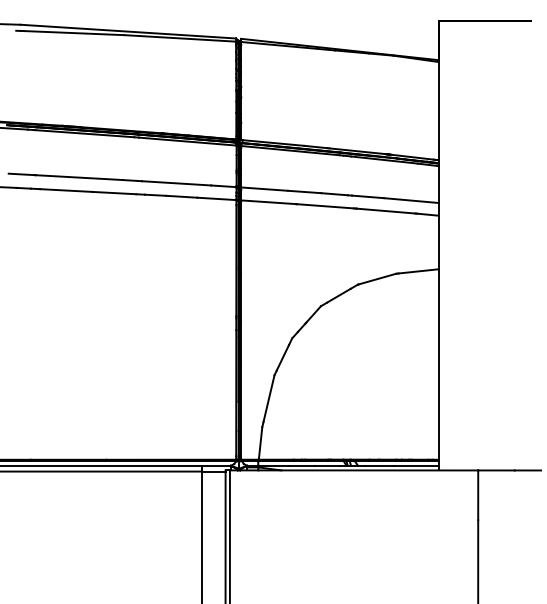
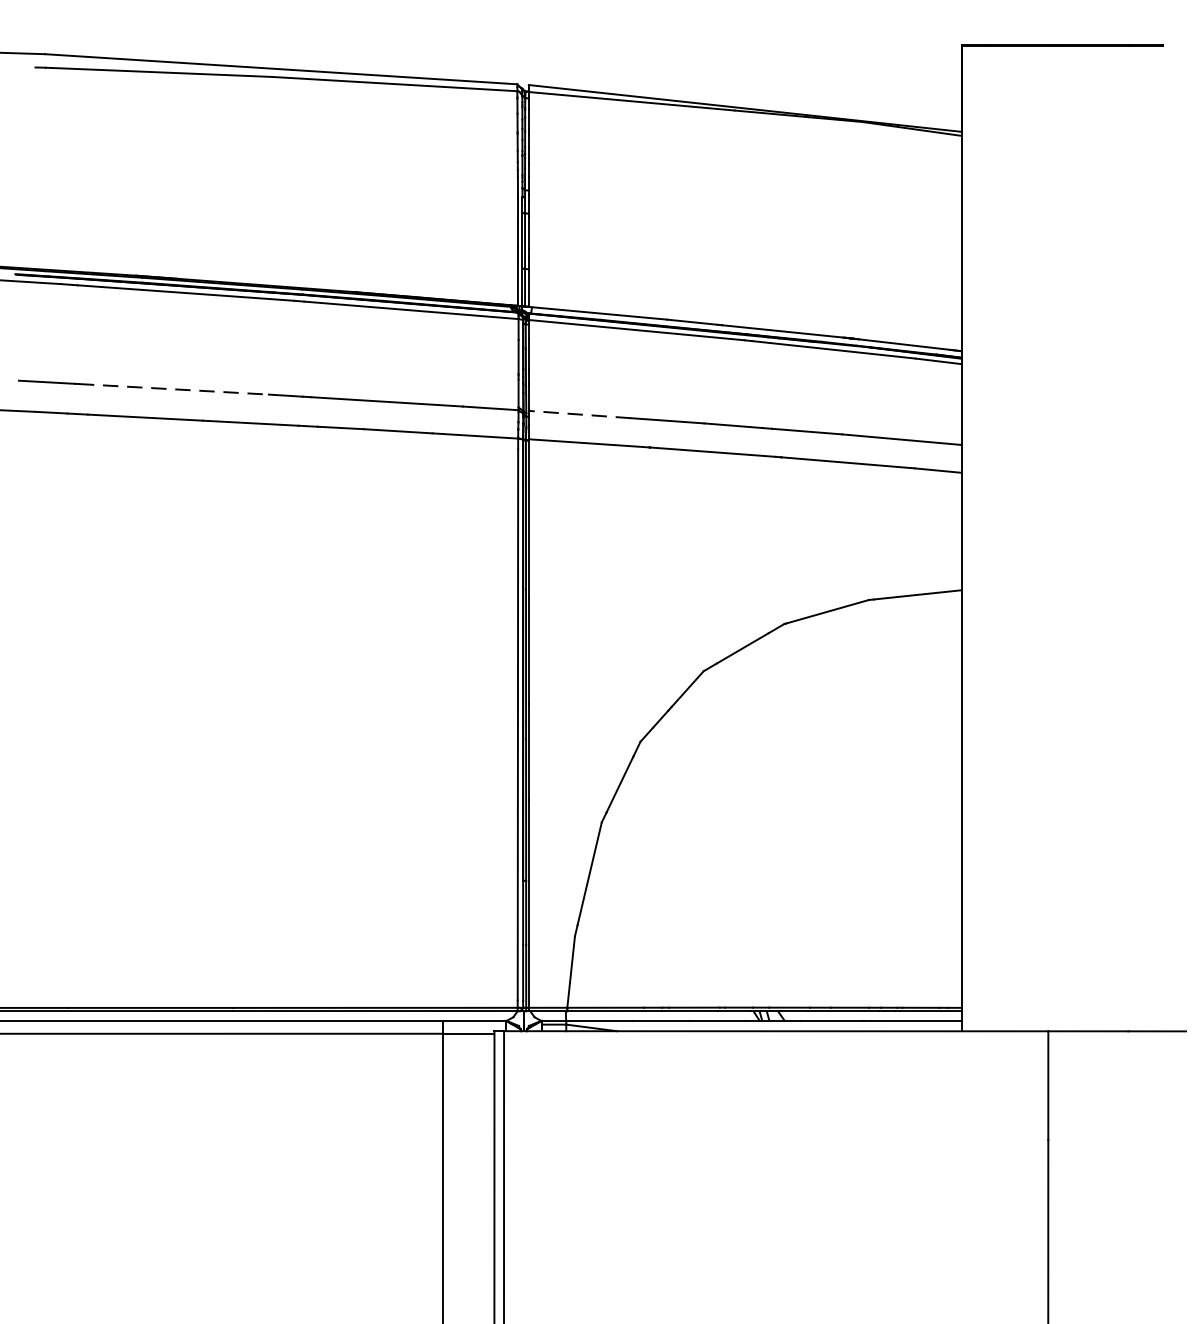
line: (79, 177) -> (174, 389), solid -> dashed
line: (264, 189) -> (579, 415), solid -> dashed

